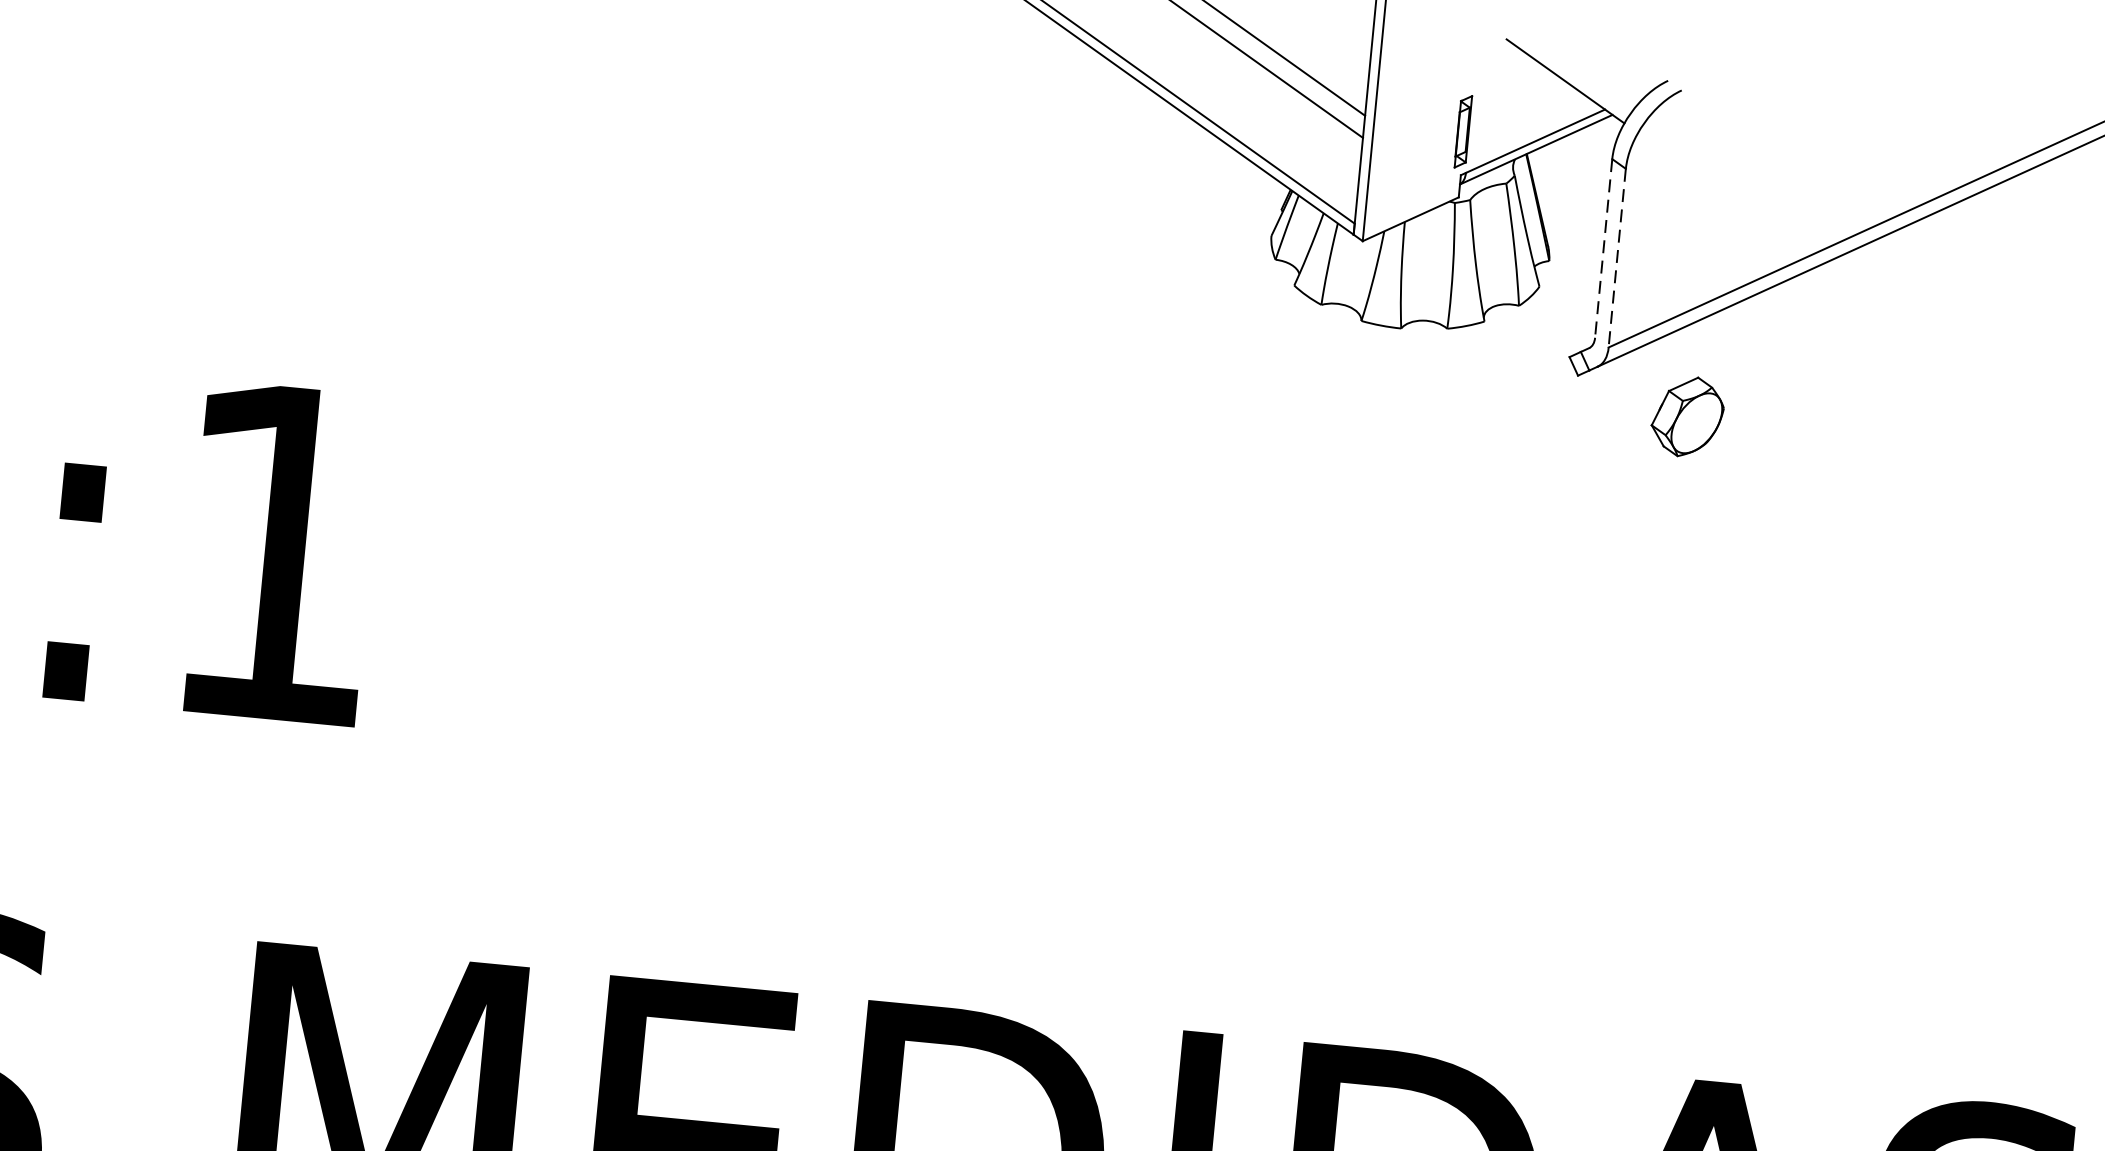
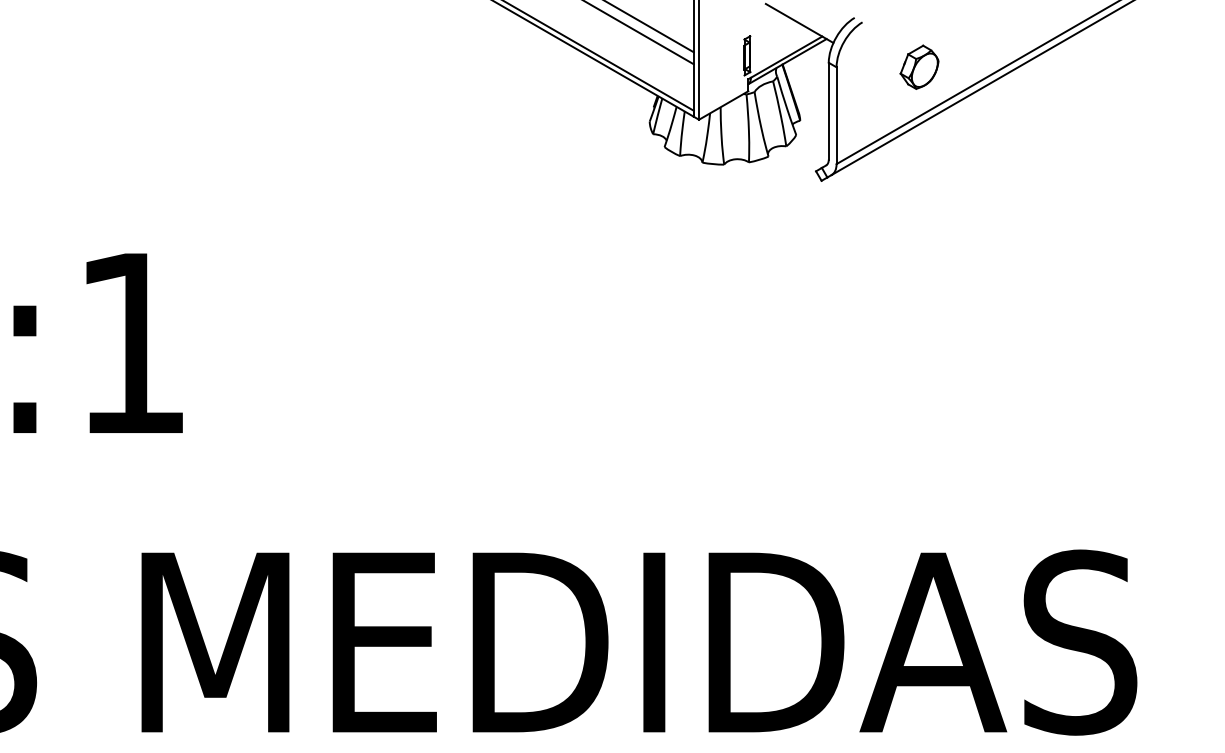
line: (1603, 248) -> (828, 111), dashed -> solid
line: (1616, 259) -> (836, 116), dashed -> solid
part: (1687, 415) -> (919, 66), moved

